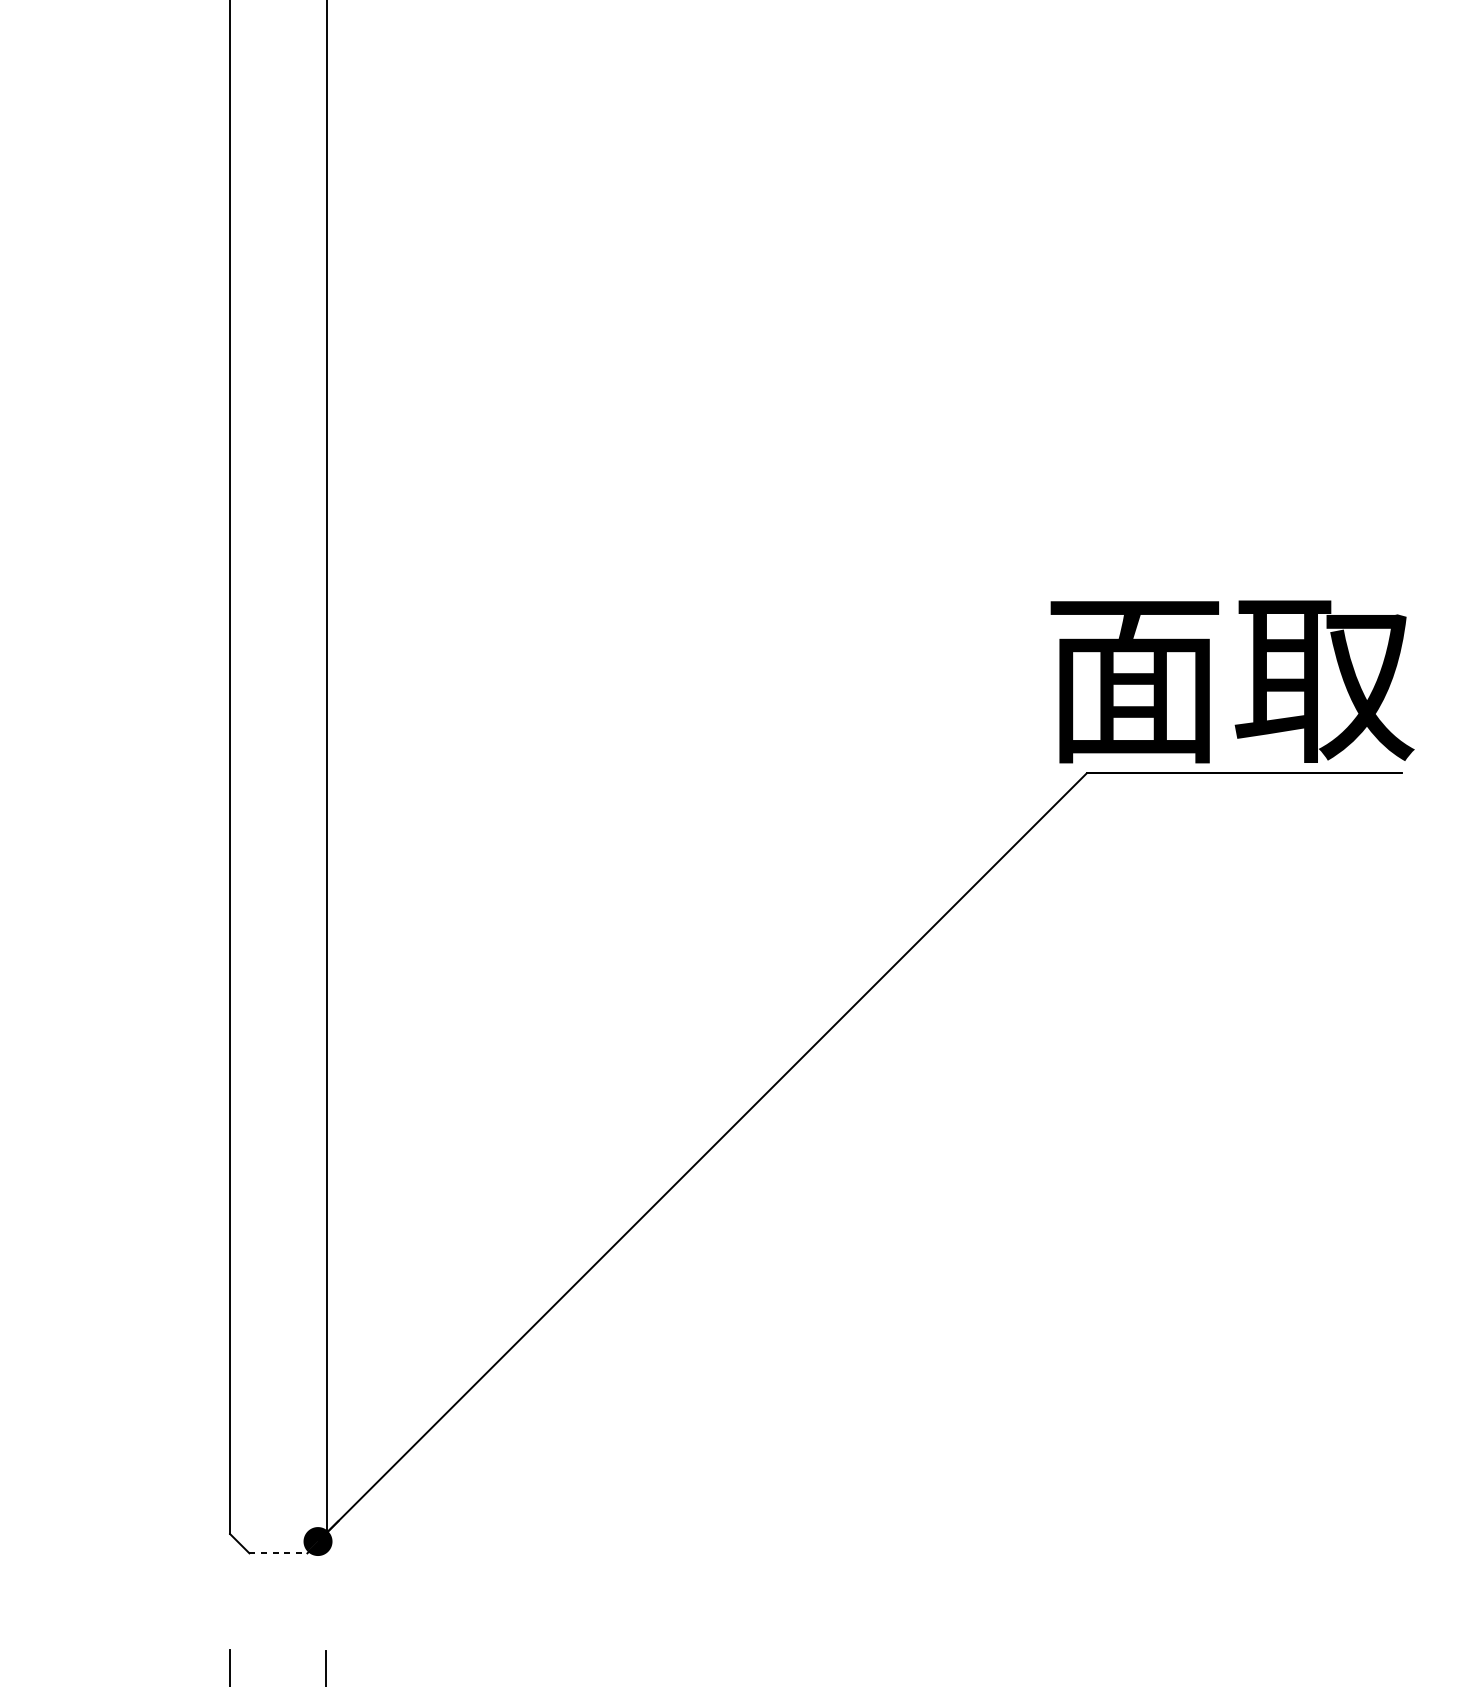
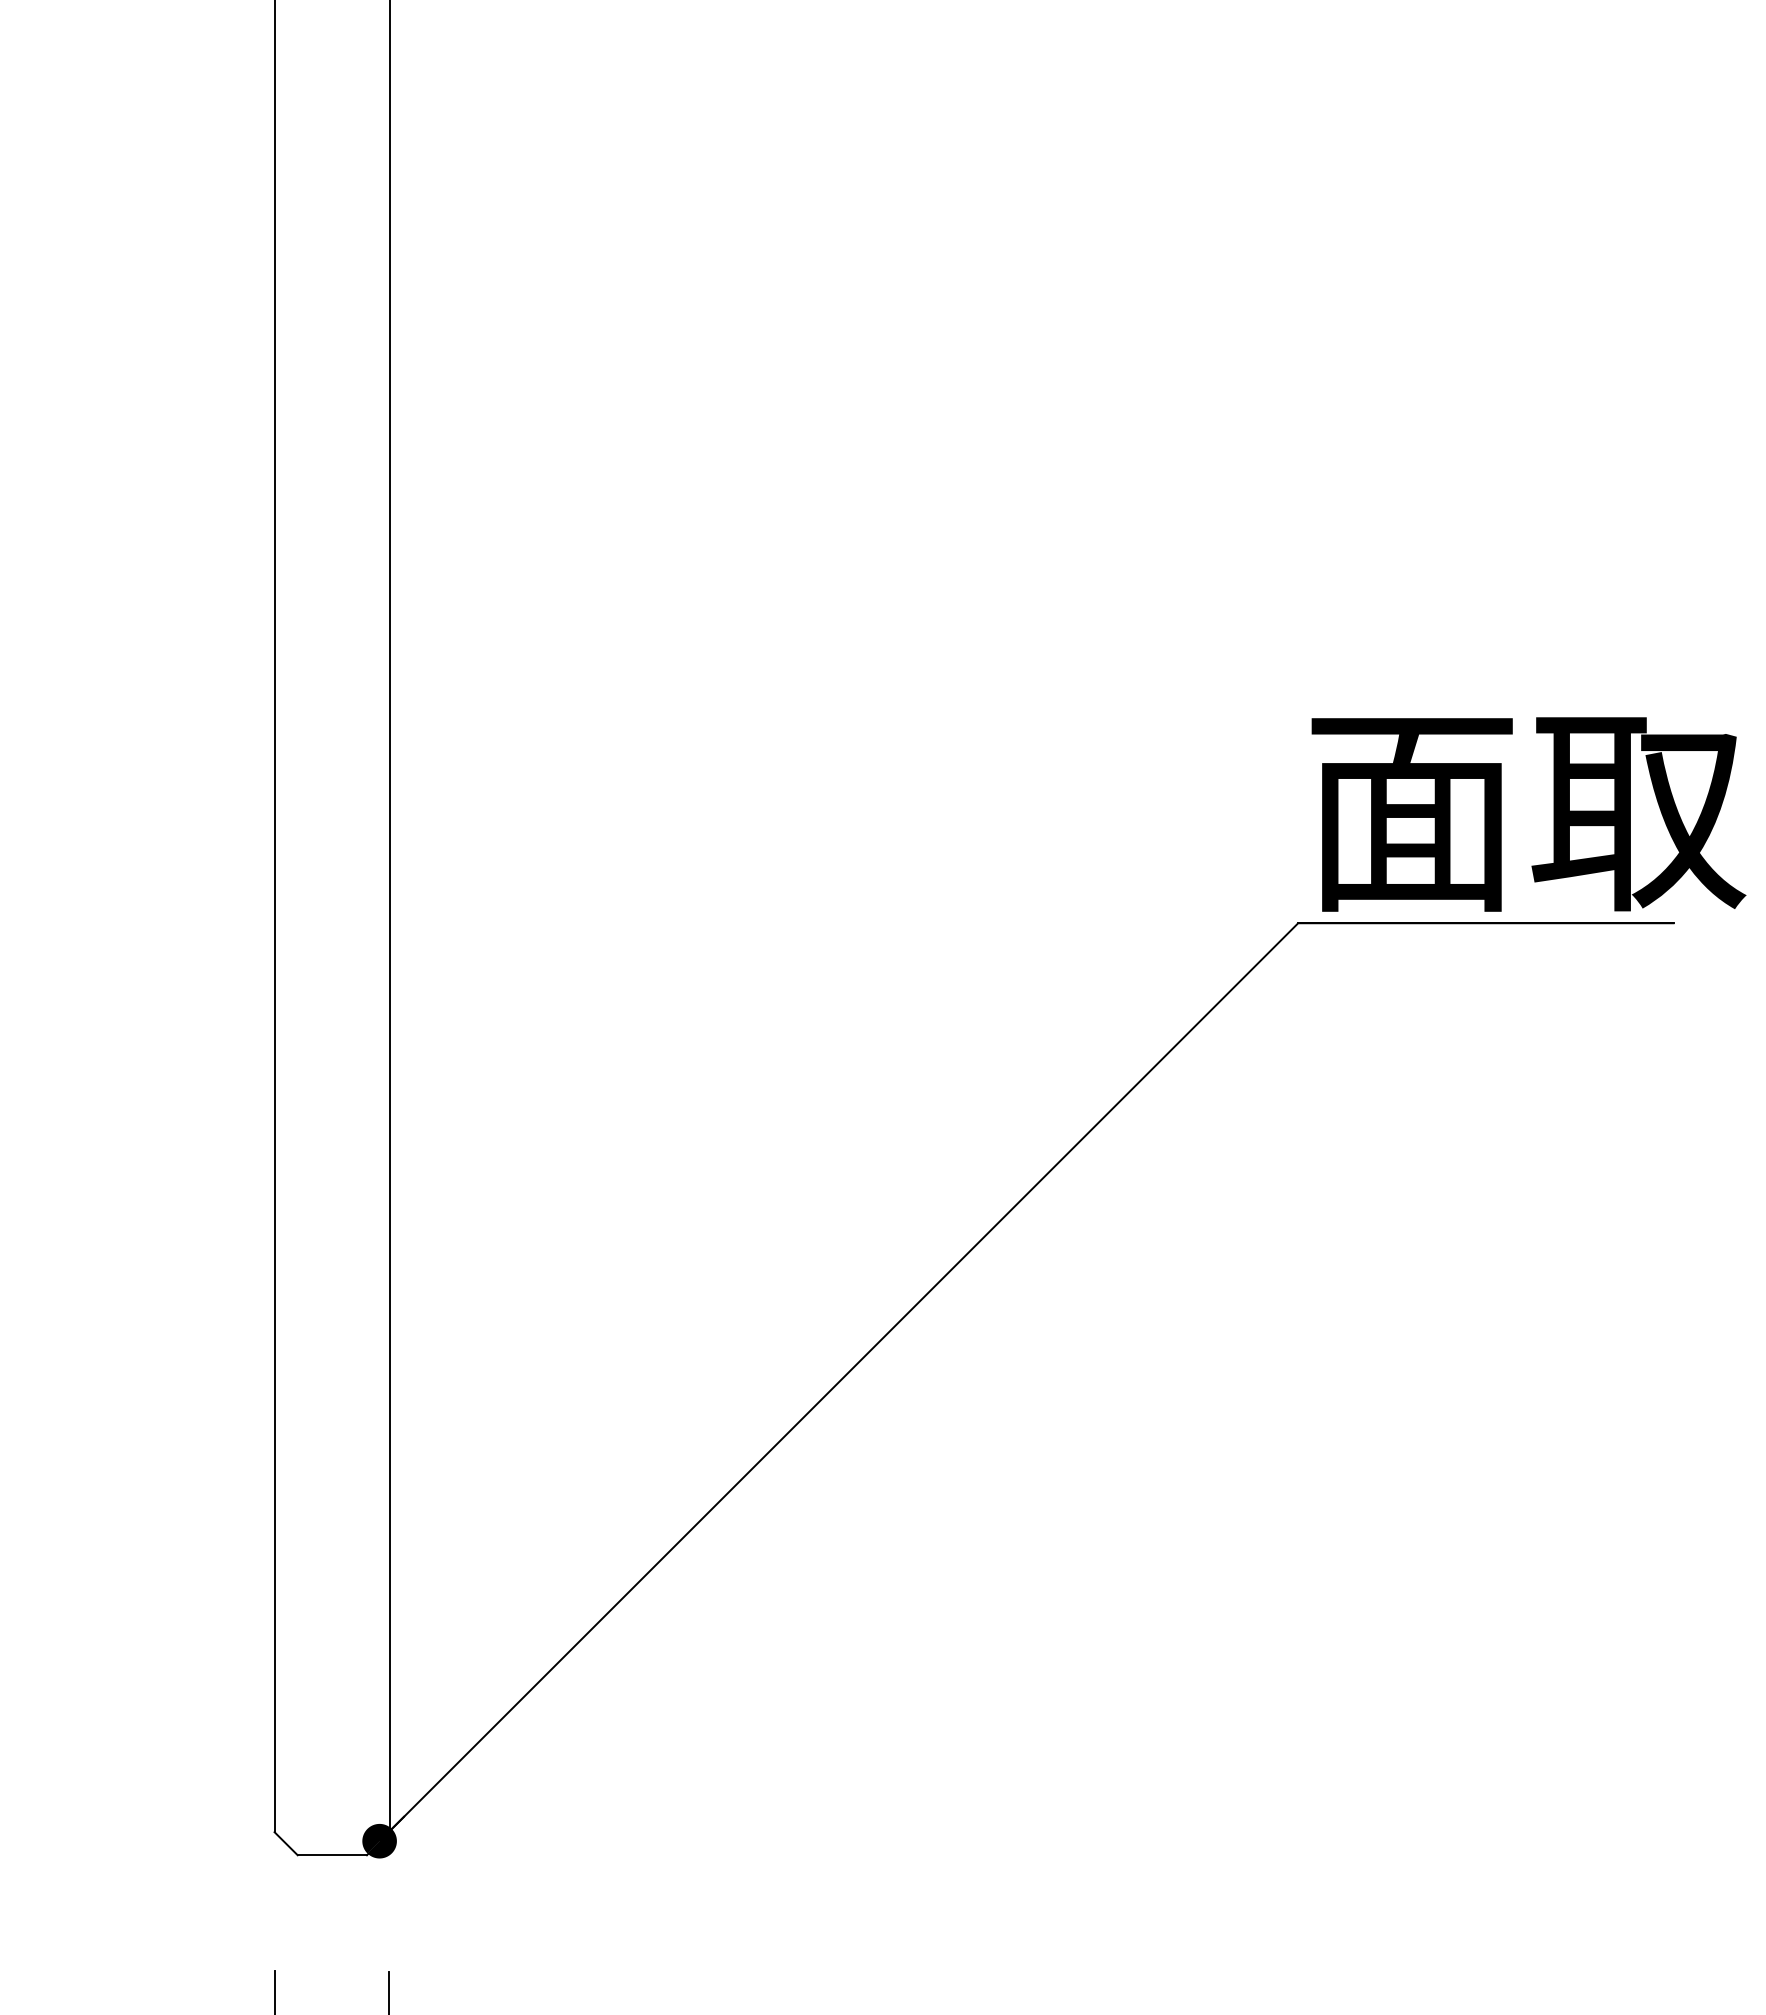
text: (1232, 681) -> (1528, 814), moved
line: (278, 1553) -> (332, 1855), dashed -> solid

